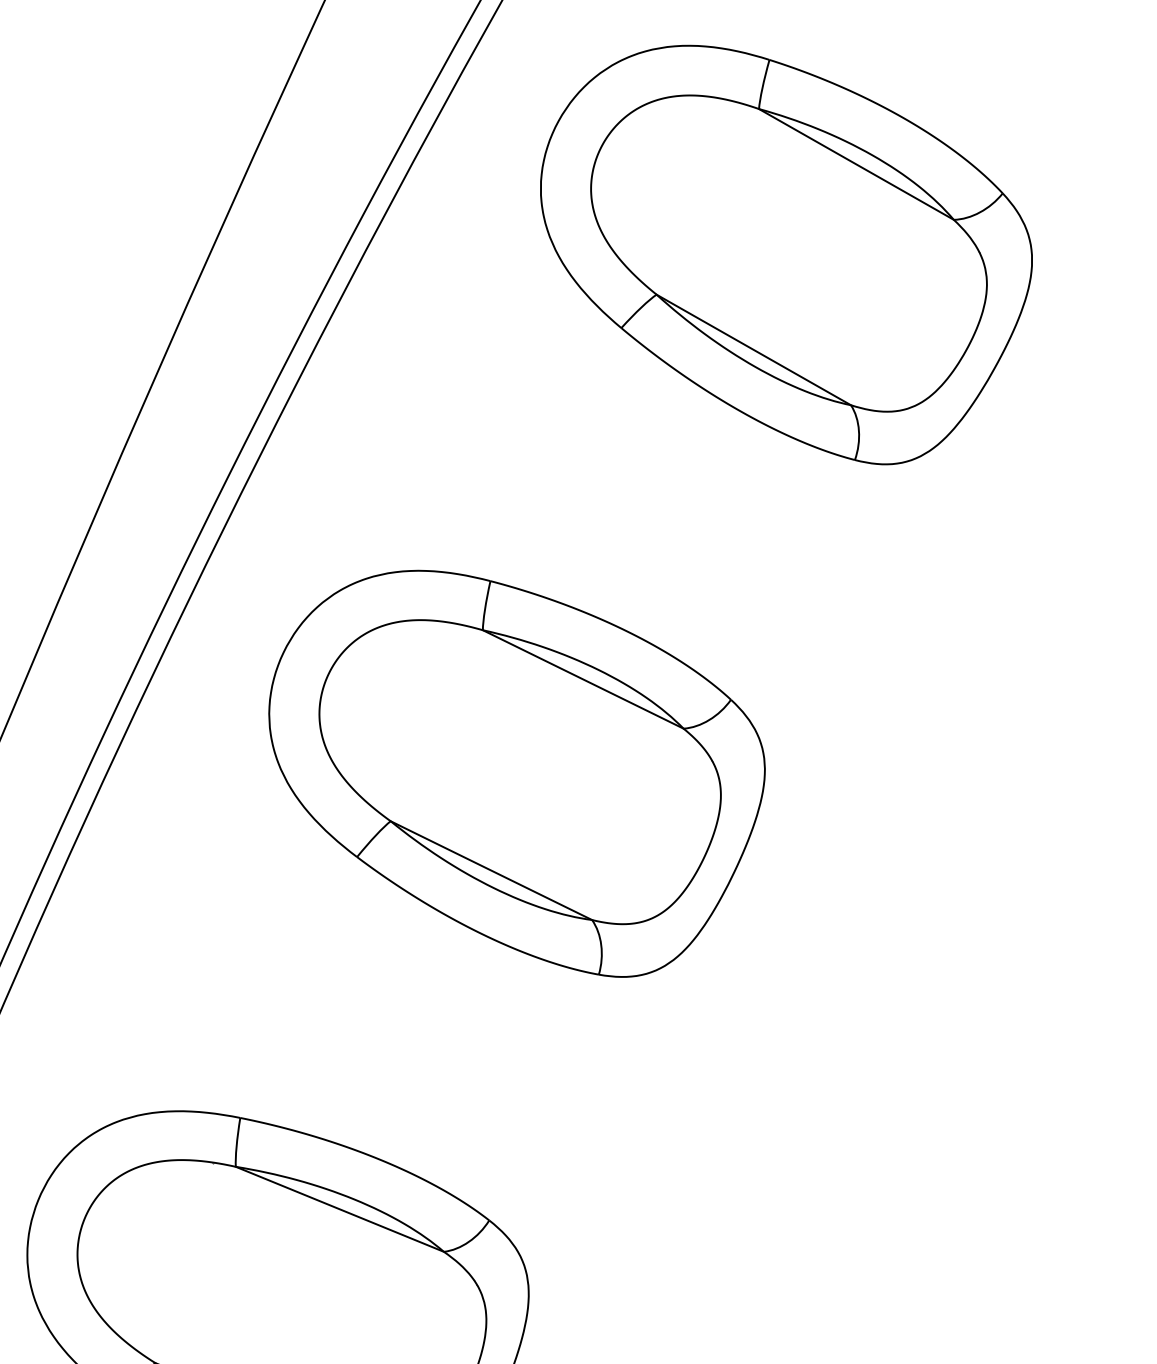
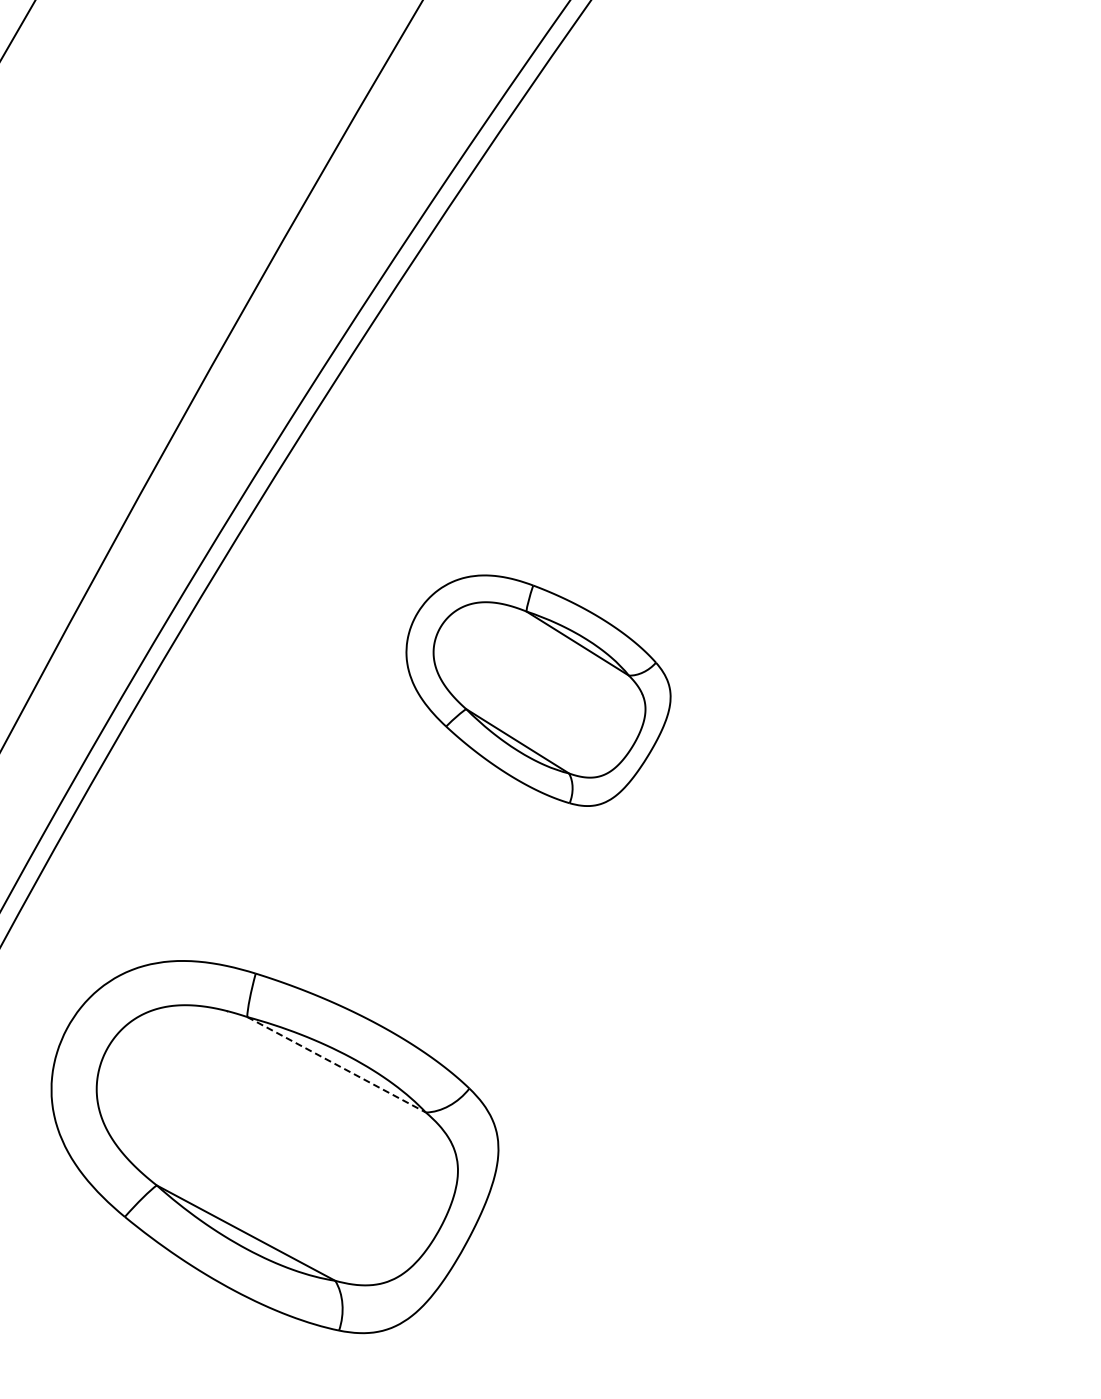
part: (788, 254) -> (827, 250), removed
part: (520, 773) -> (538, 690), size x0.6
line: (341, 1210) -> (337, 1065), solid -> dashed

